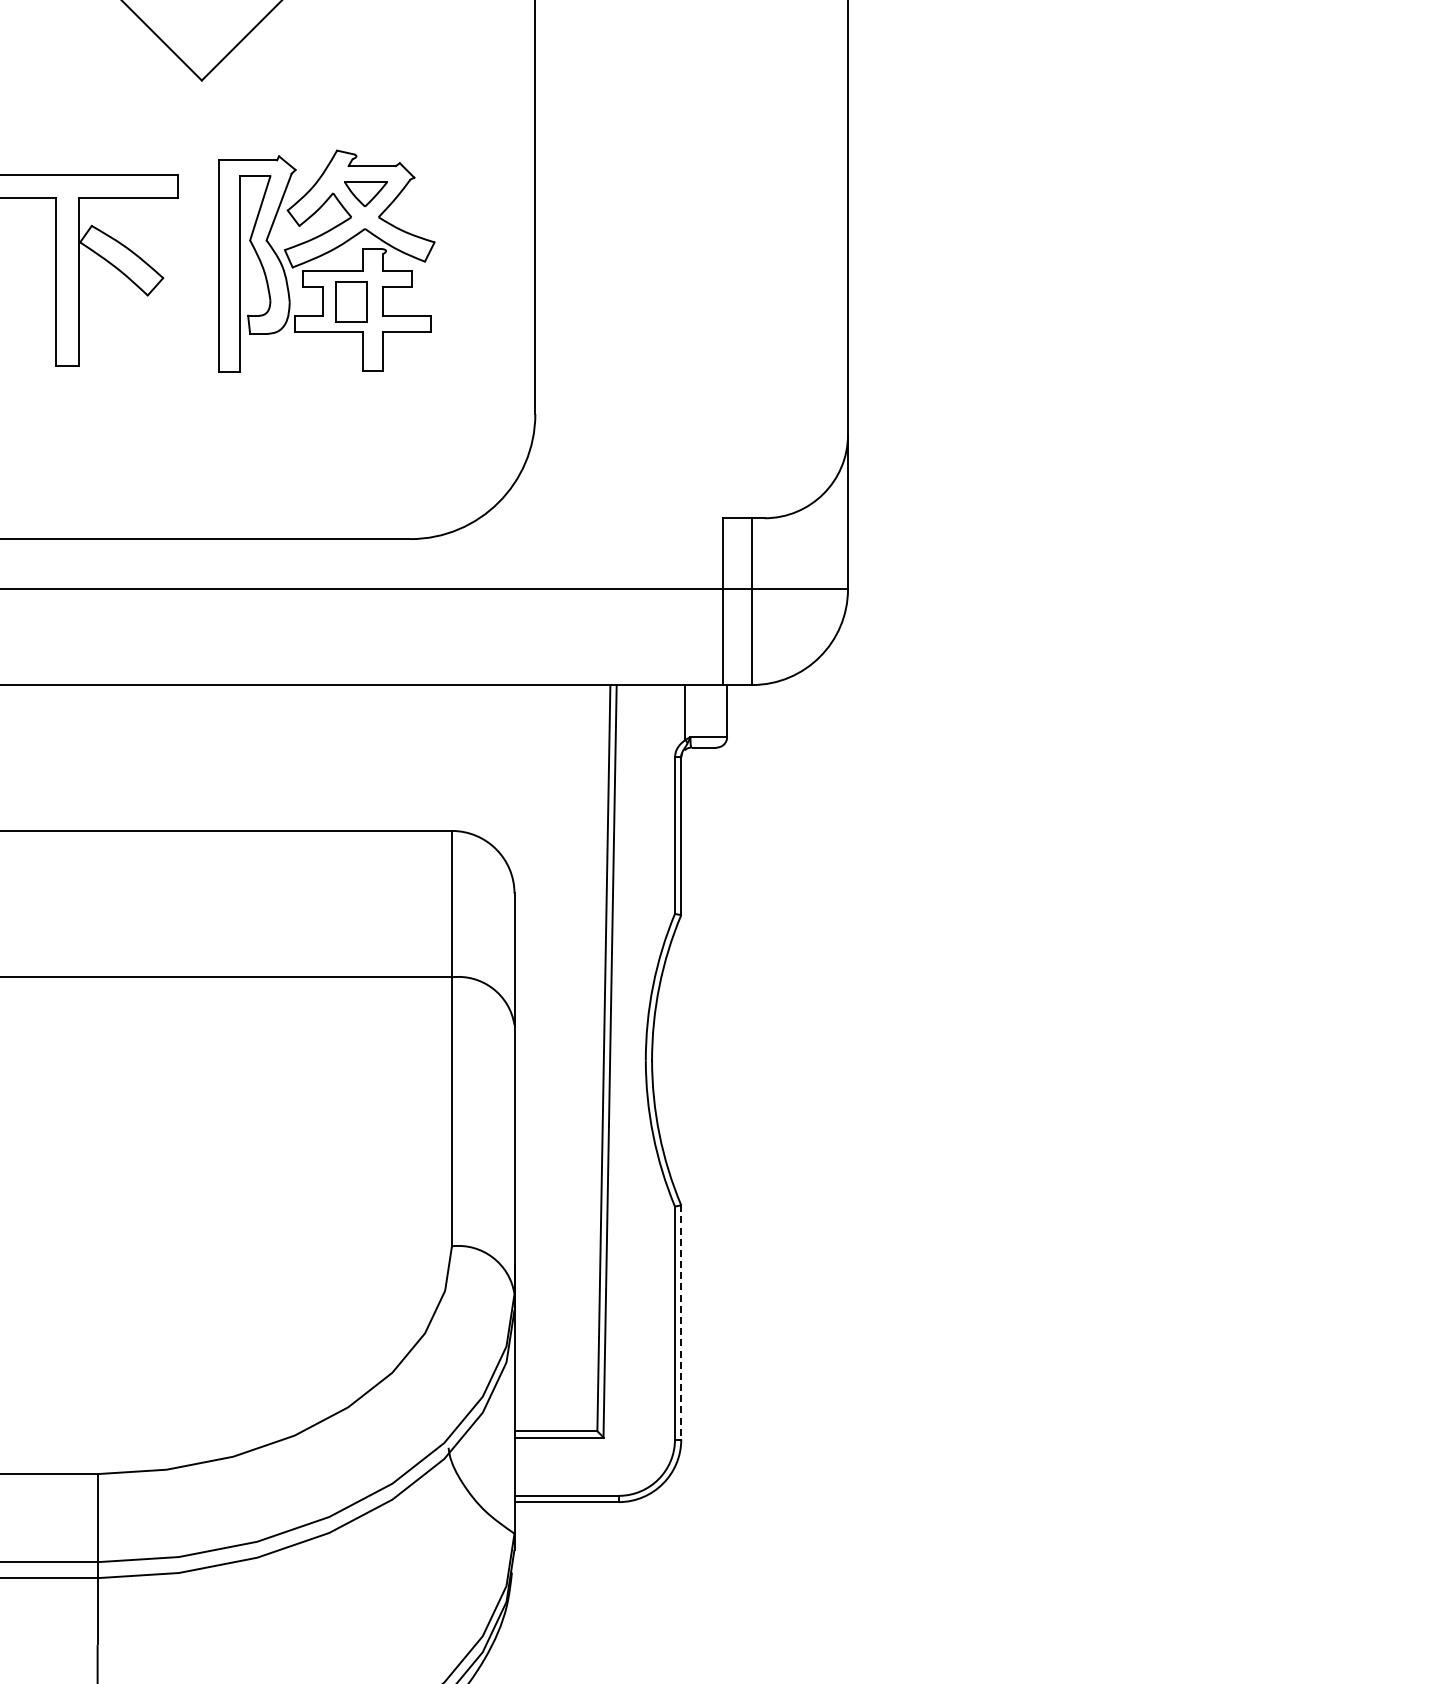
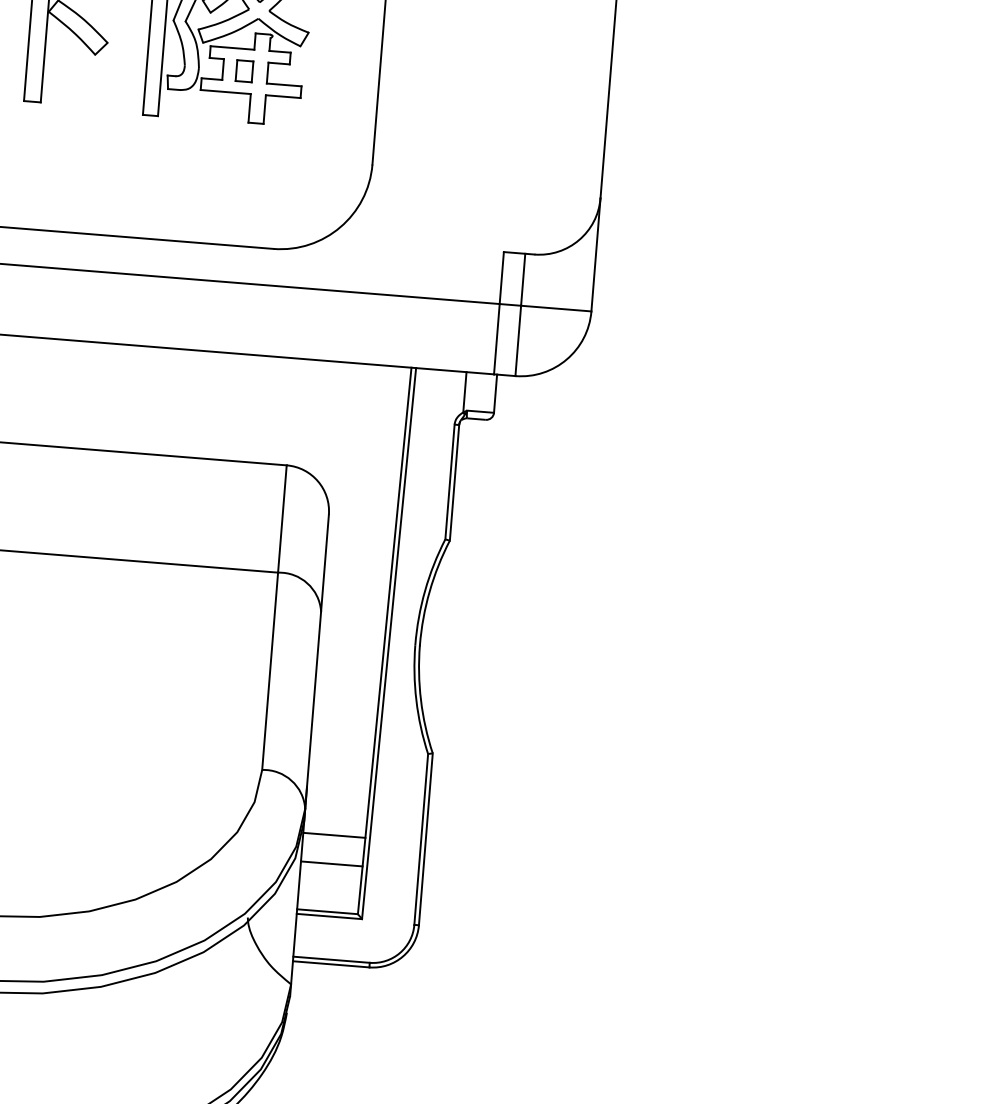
part: (351, 301) -> (244, 71), size x0.71
line: (681, 1322) -> (426, 839), dashed -> solid
line: (556, 1327) -> (334, 835), added
line: (556, 1366) -> (331, 864), added

